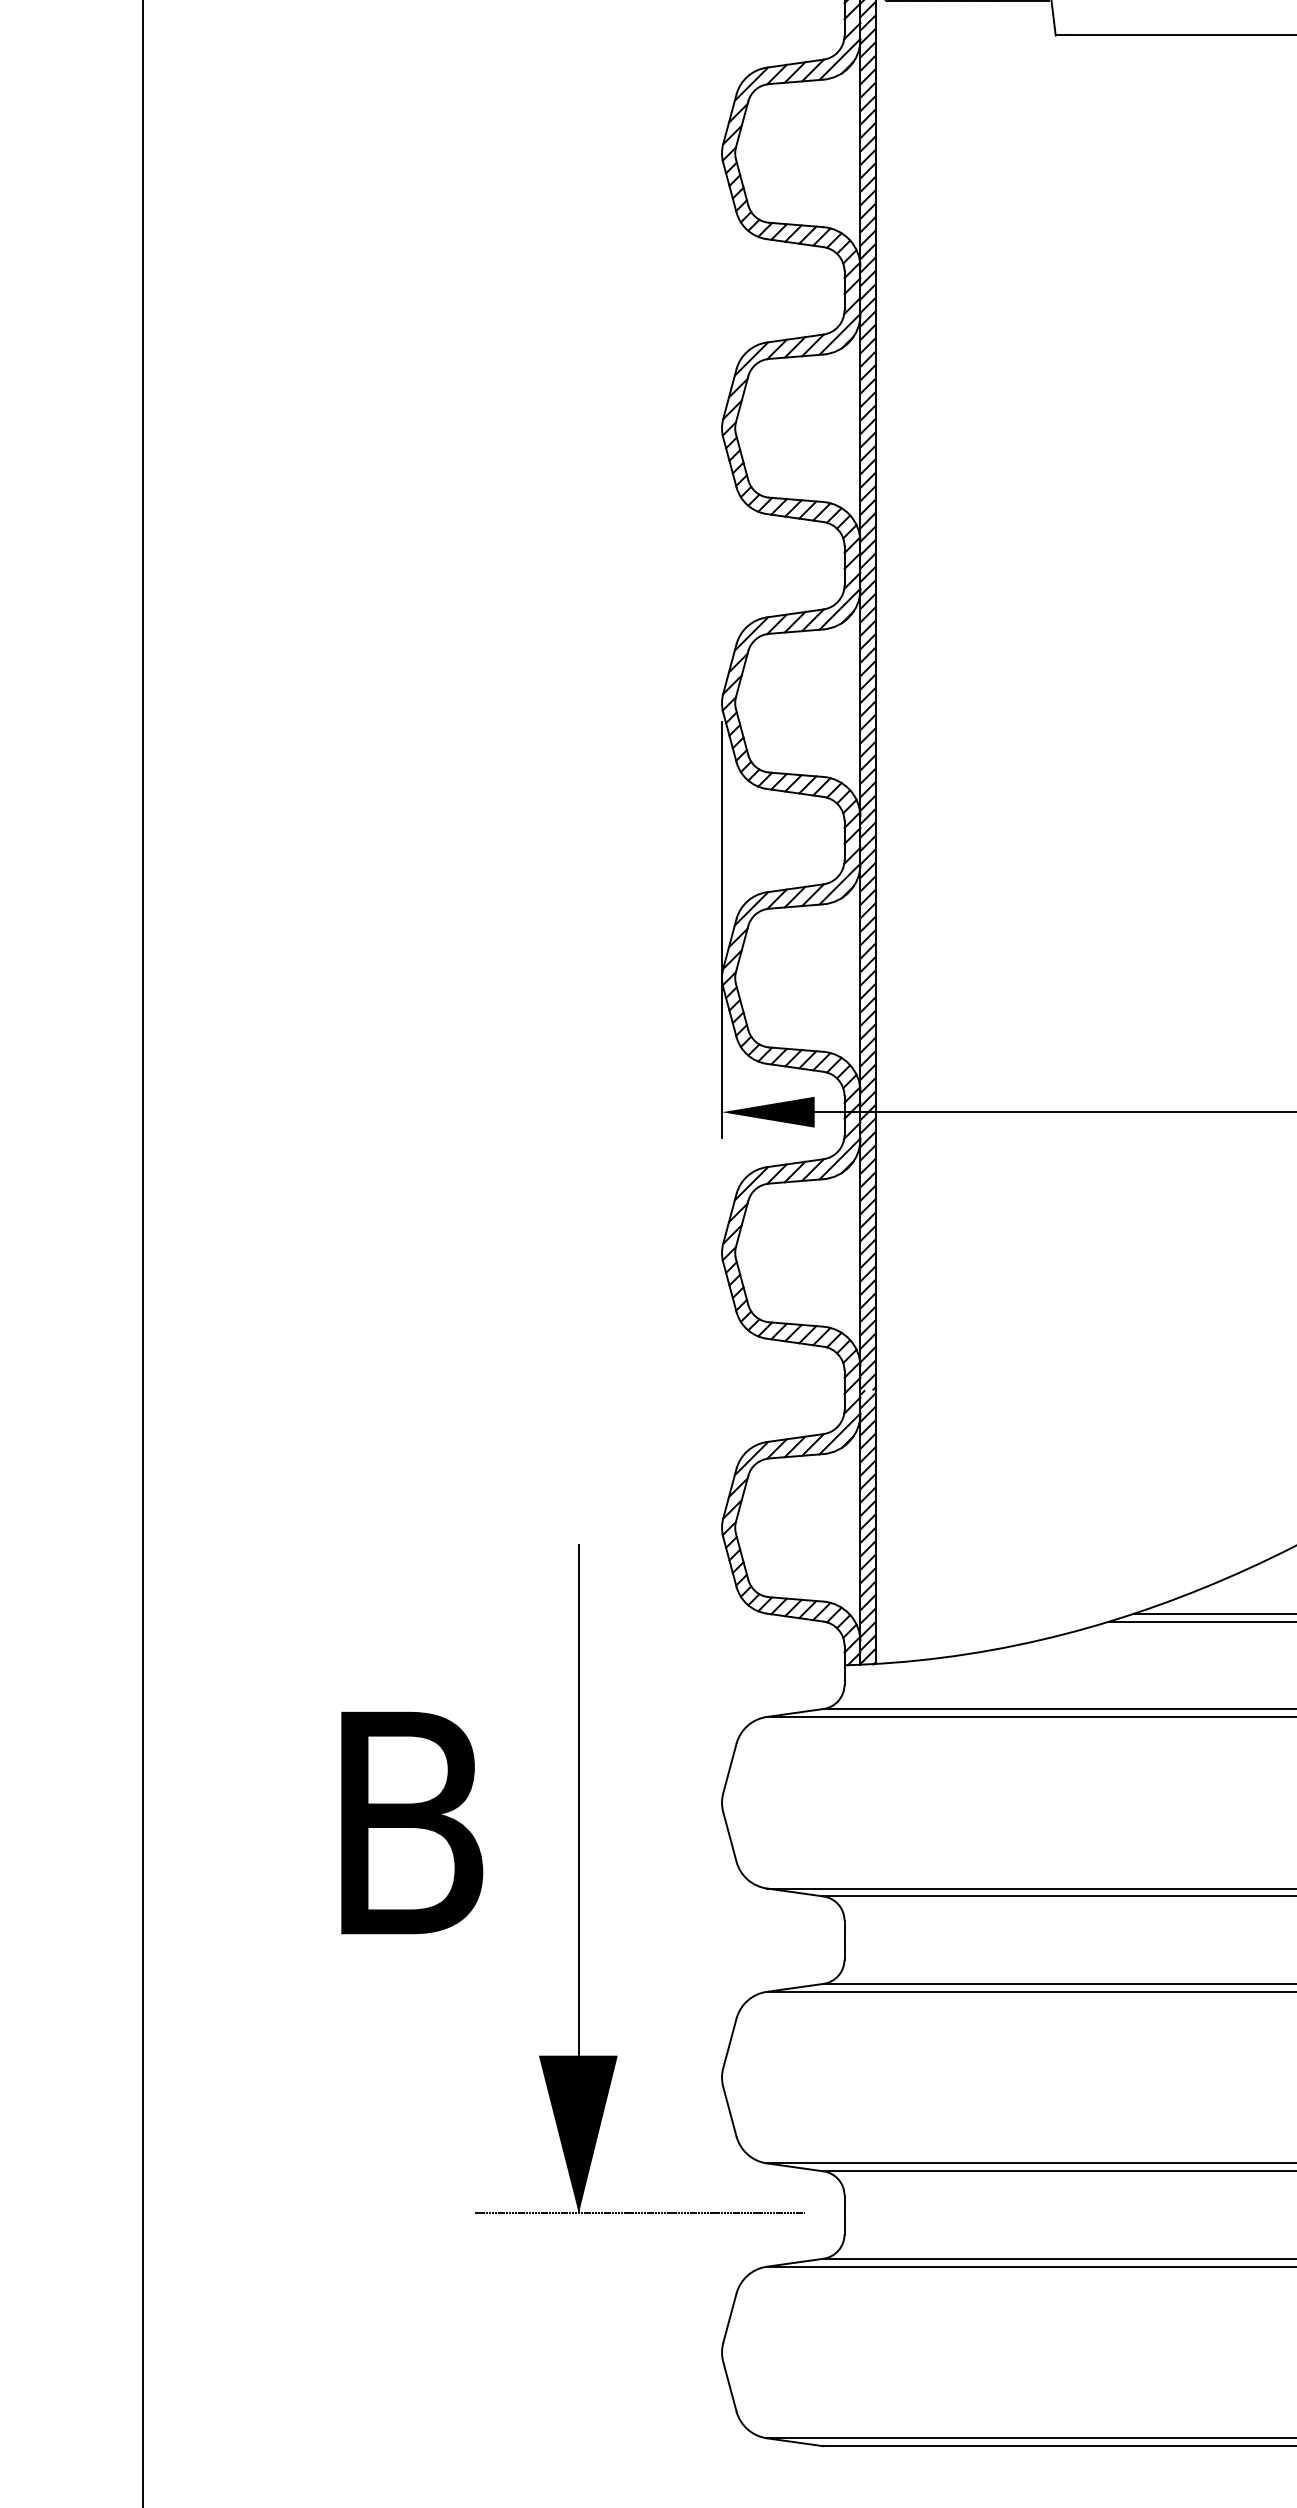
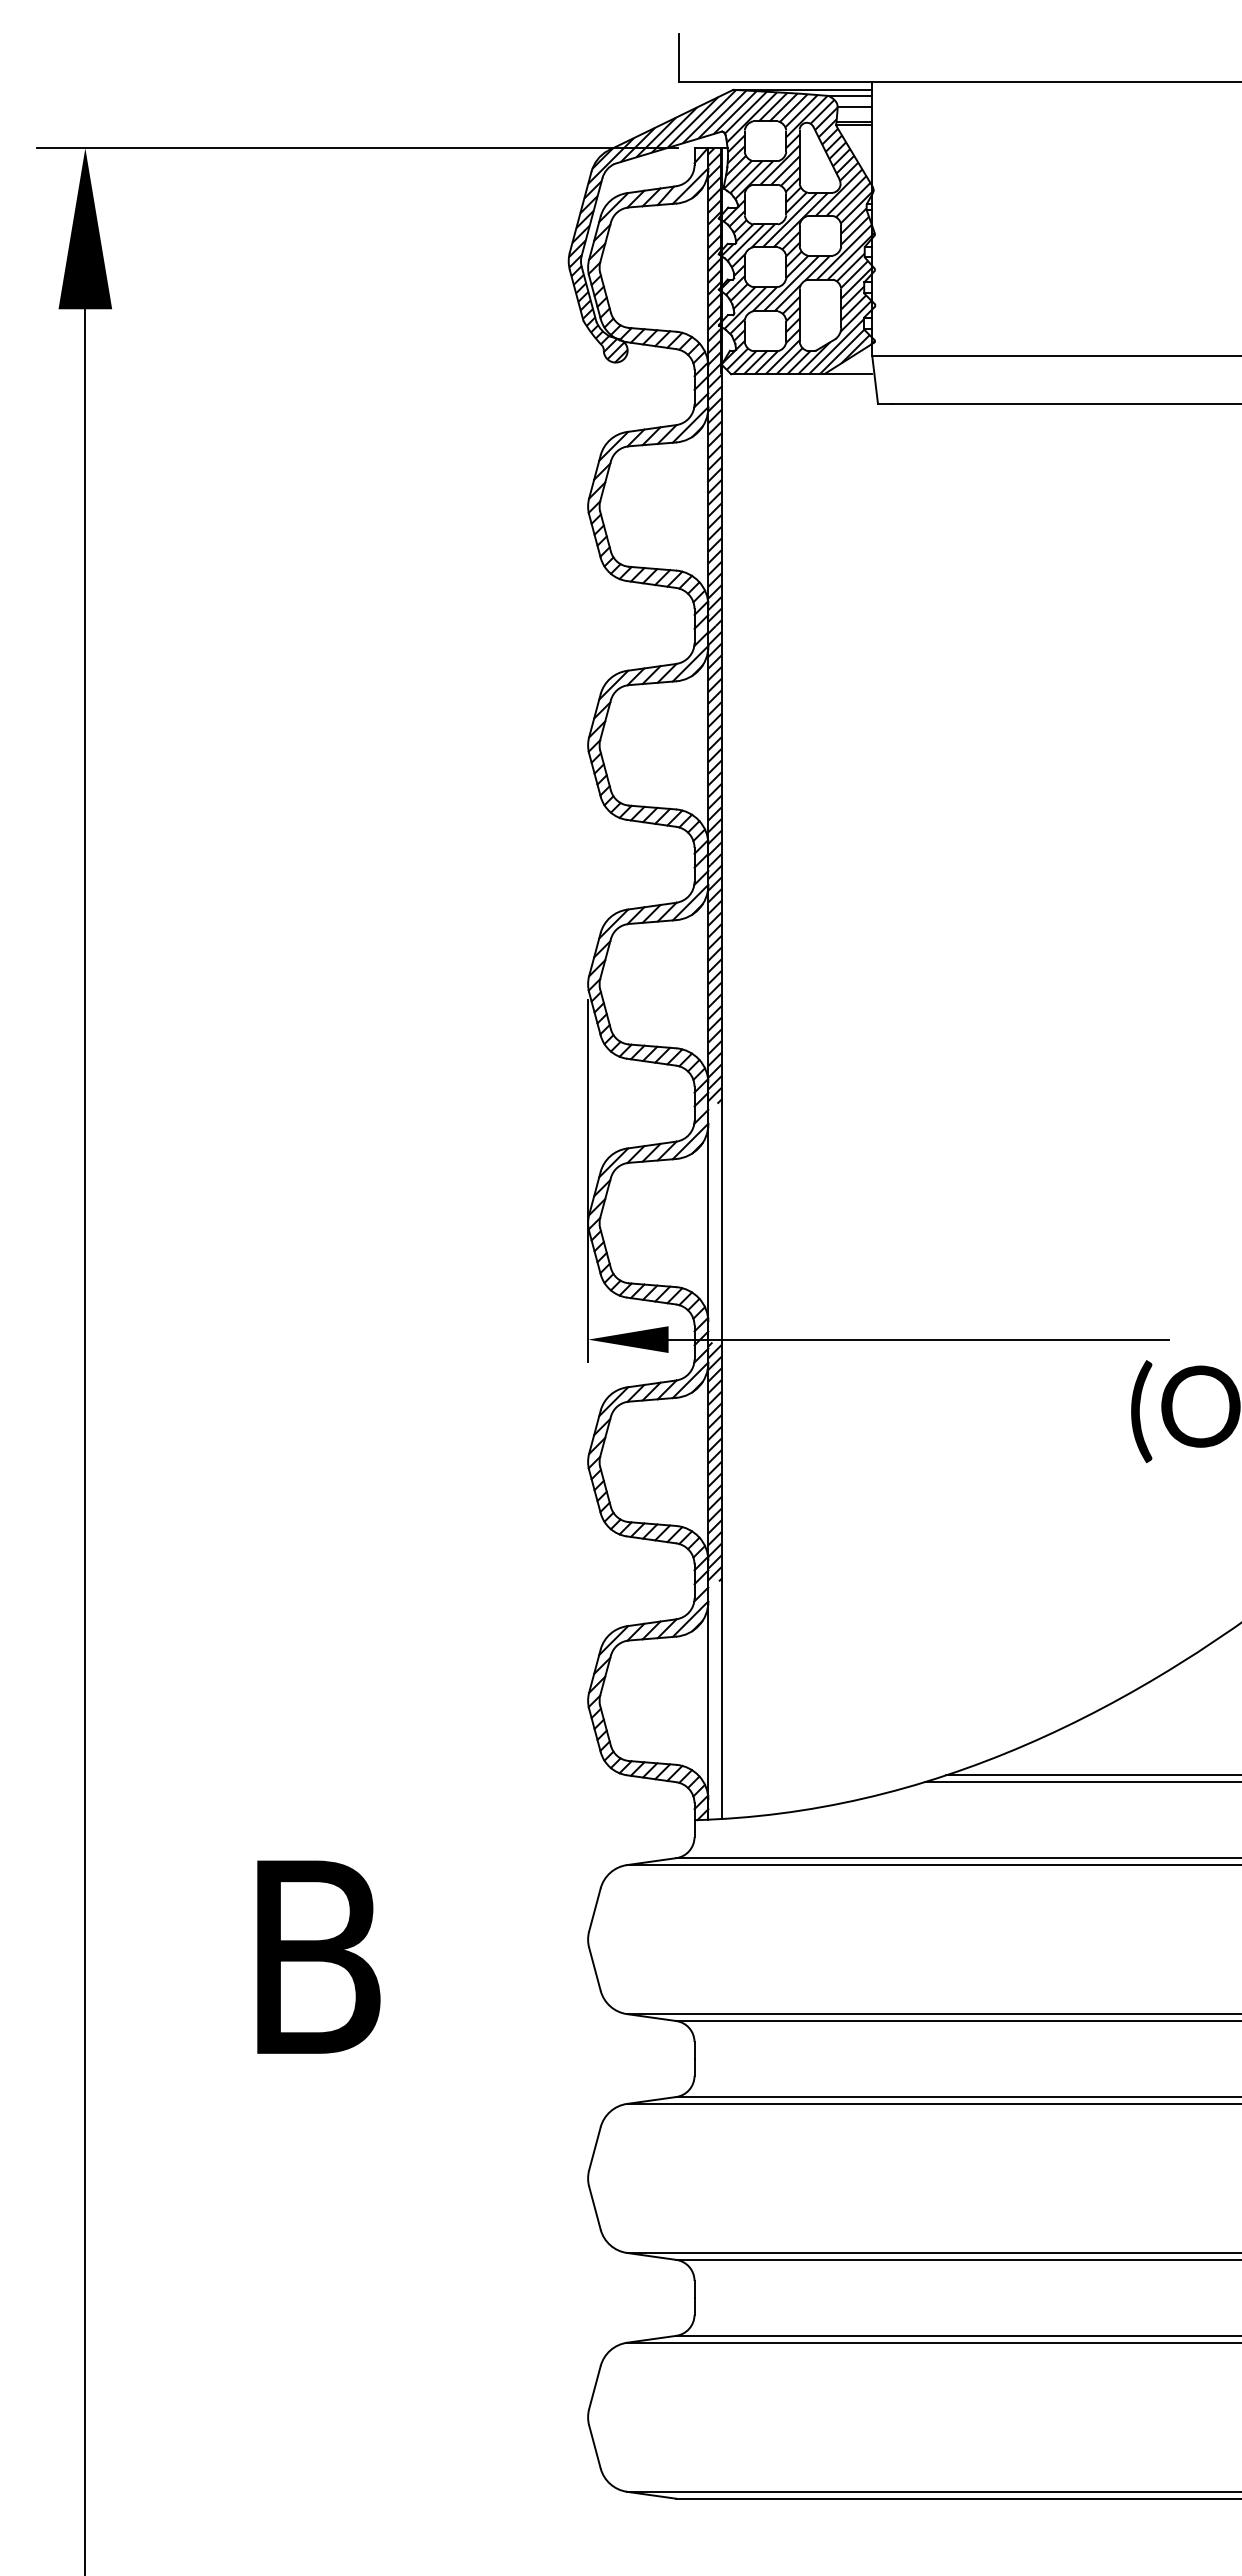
hatch: (867, 977) -> (714, 1222), removed
hatch: (867, 1527) -> (714, 1700), removed
part: (579, 1878) -> (464, 2005), removed

